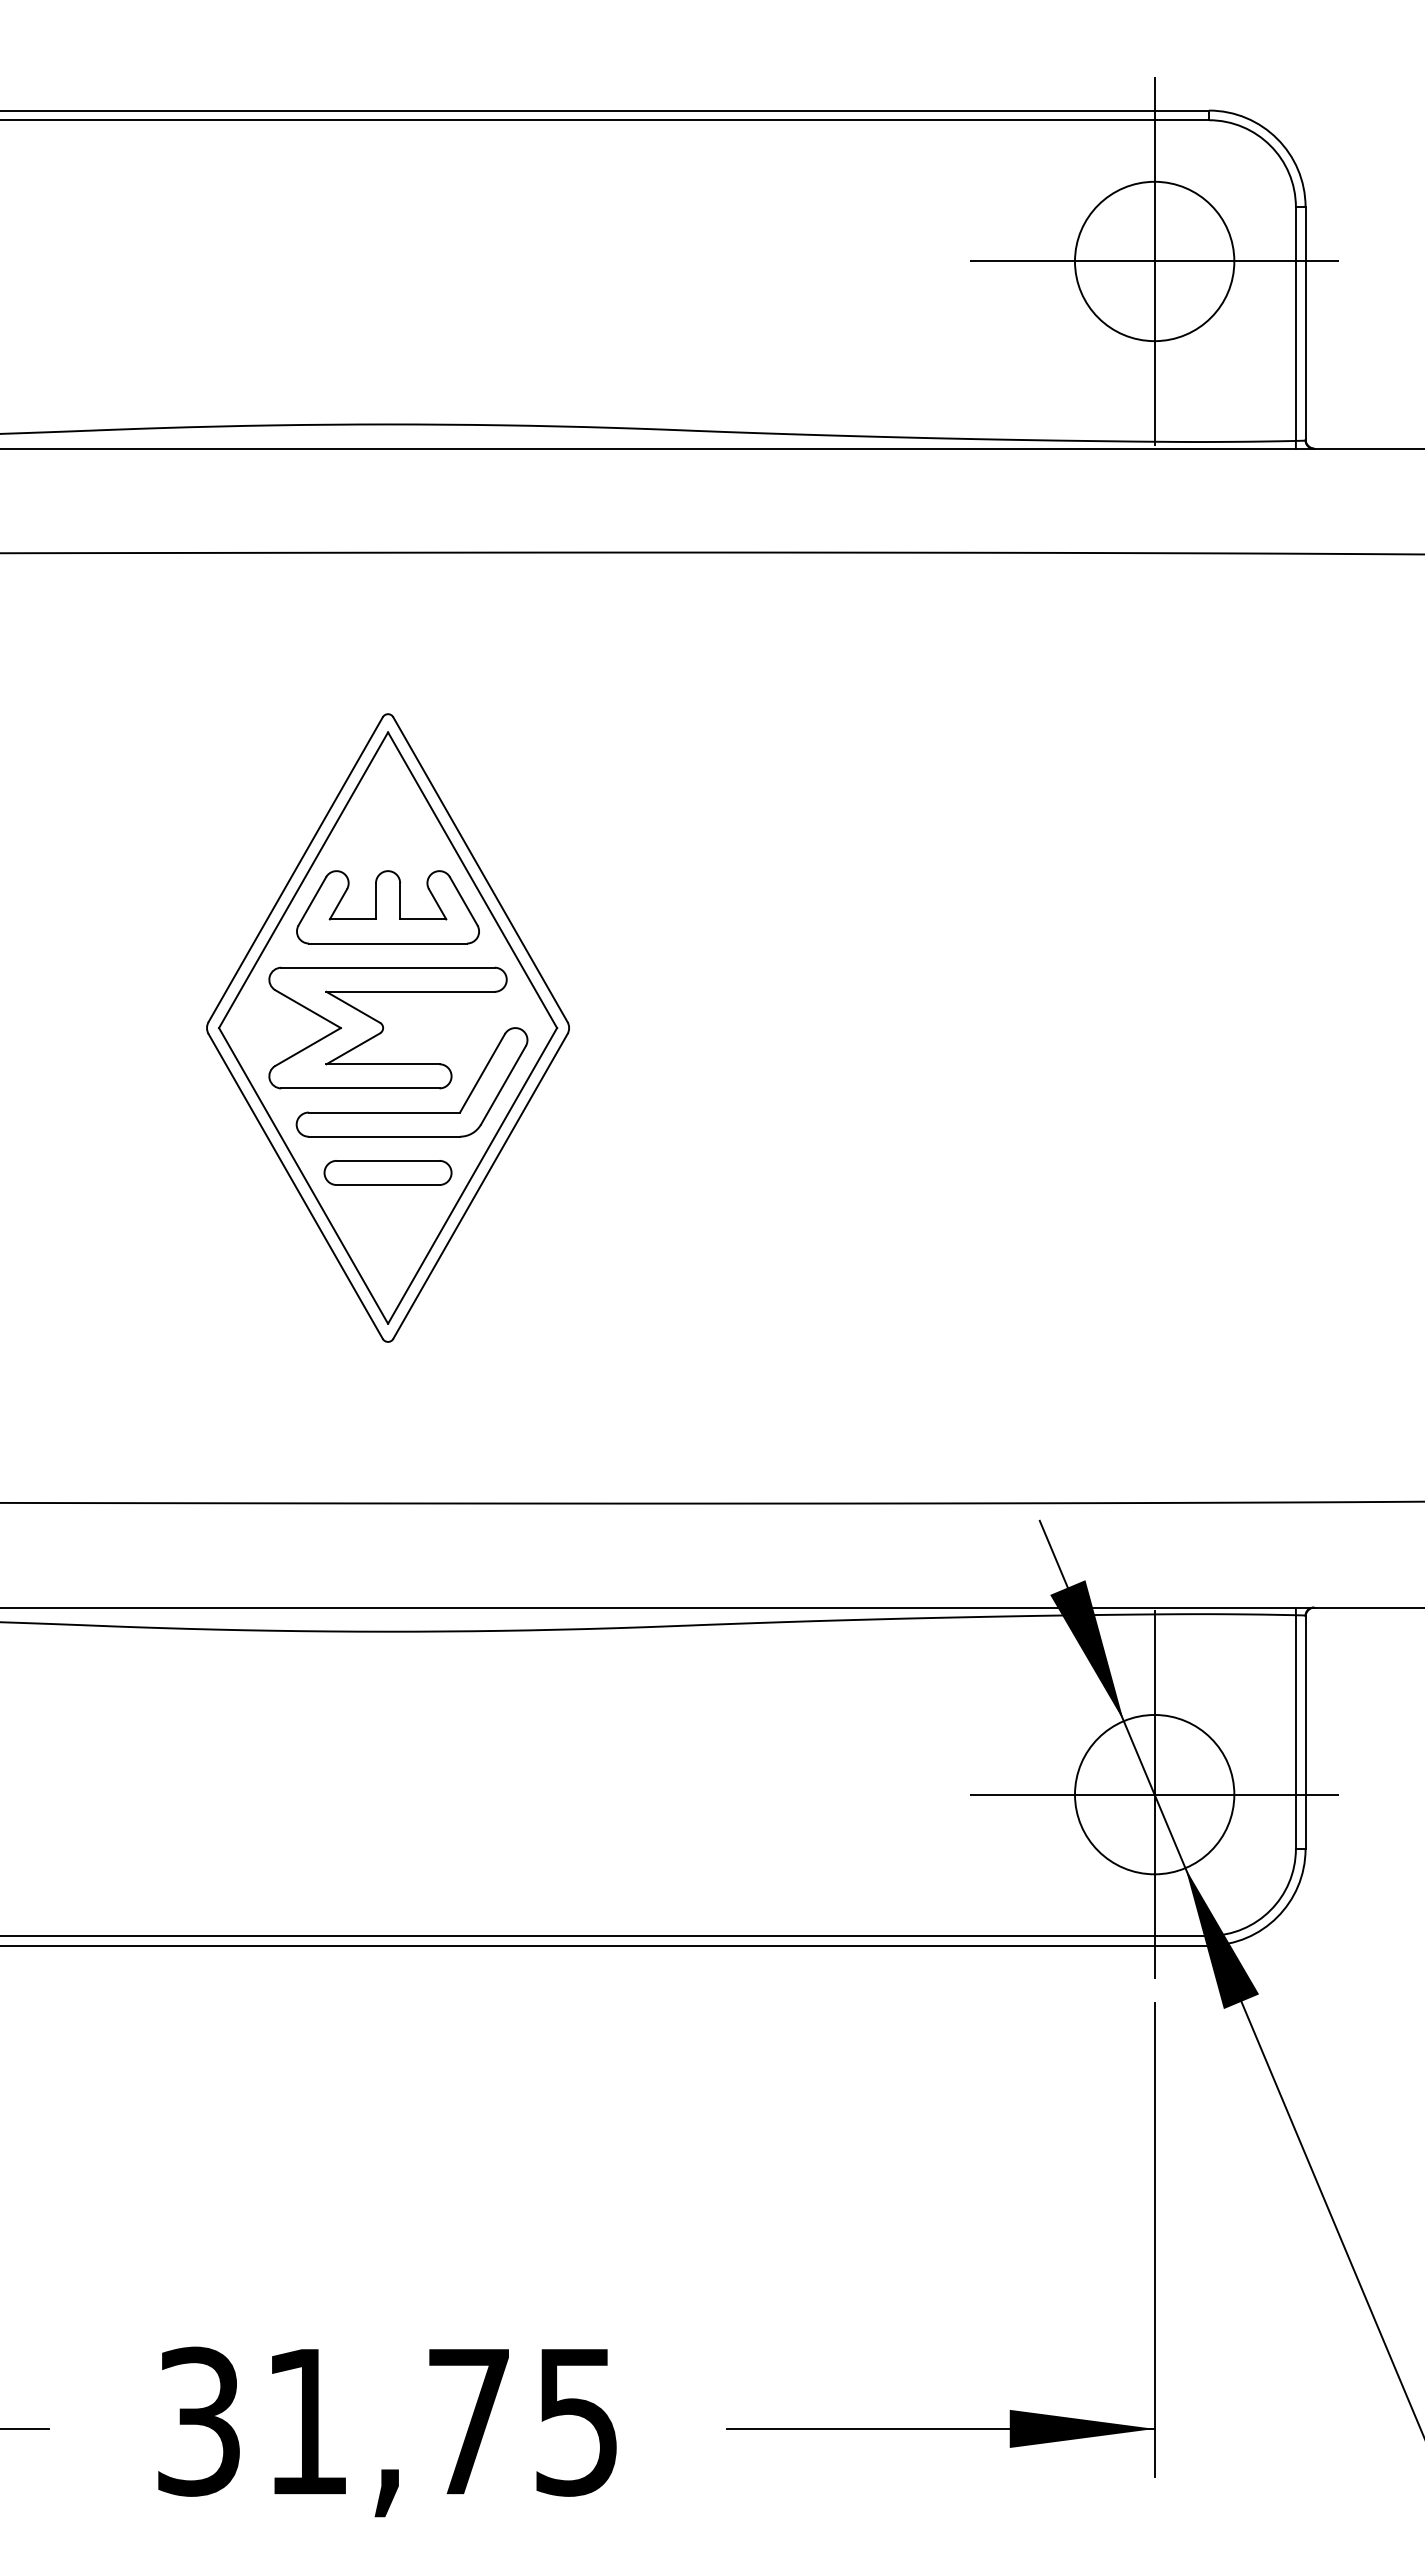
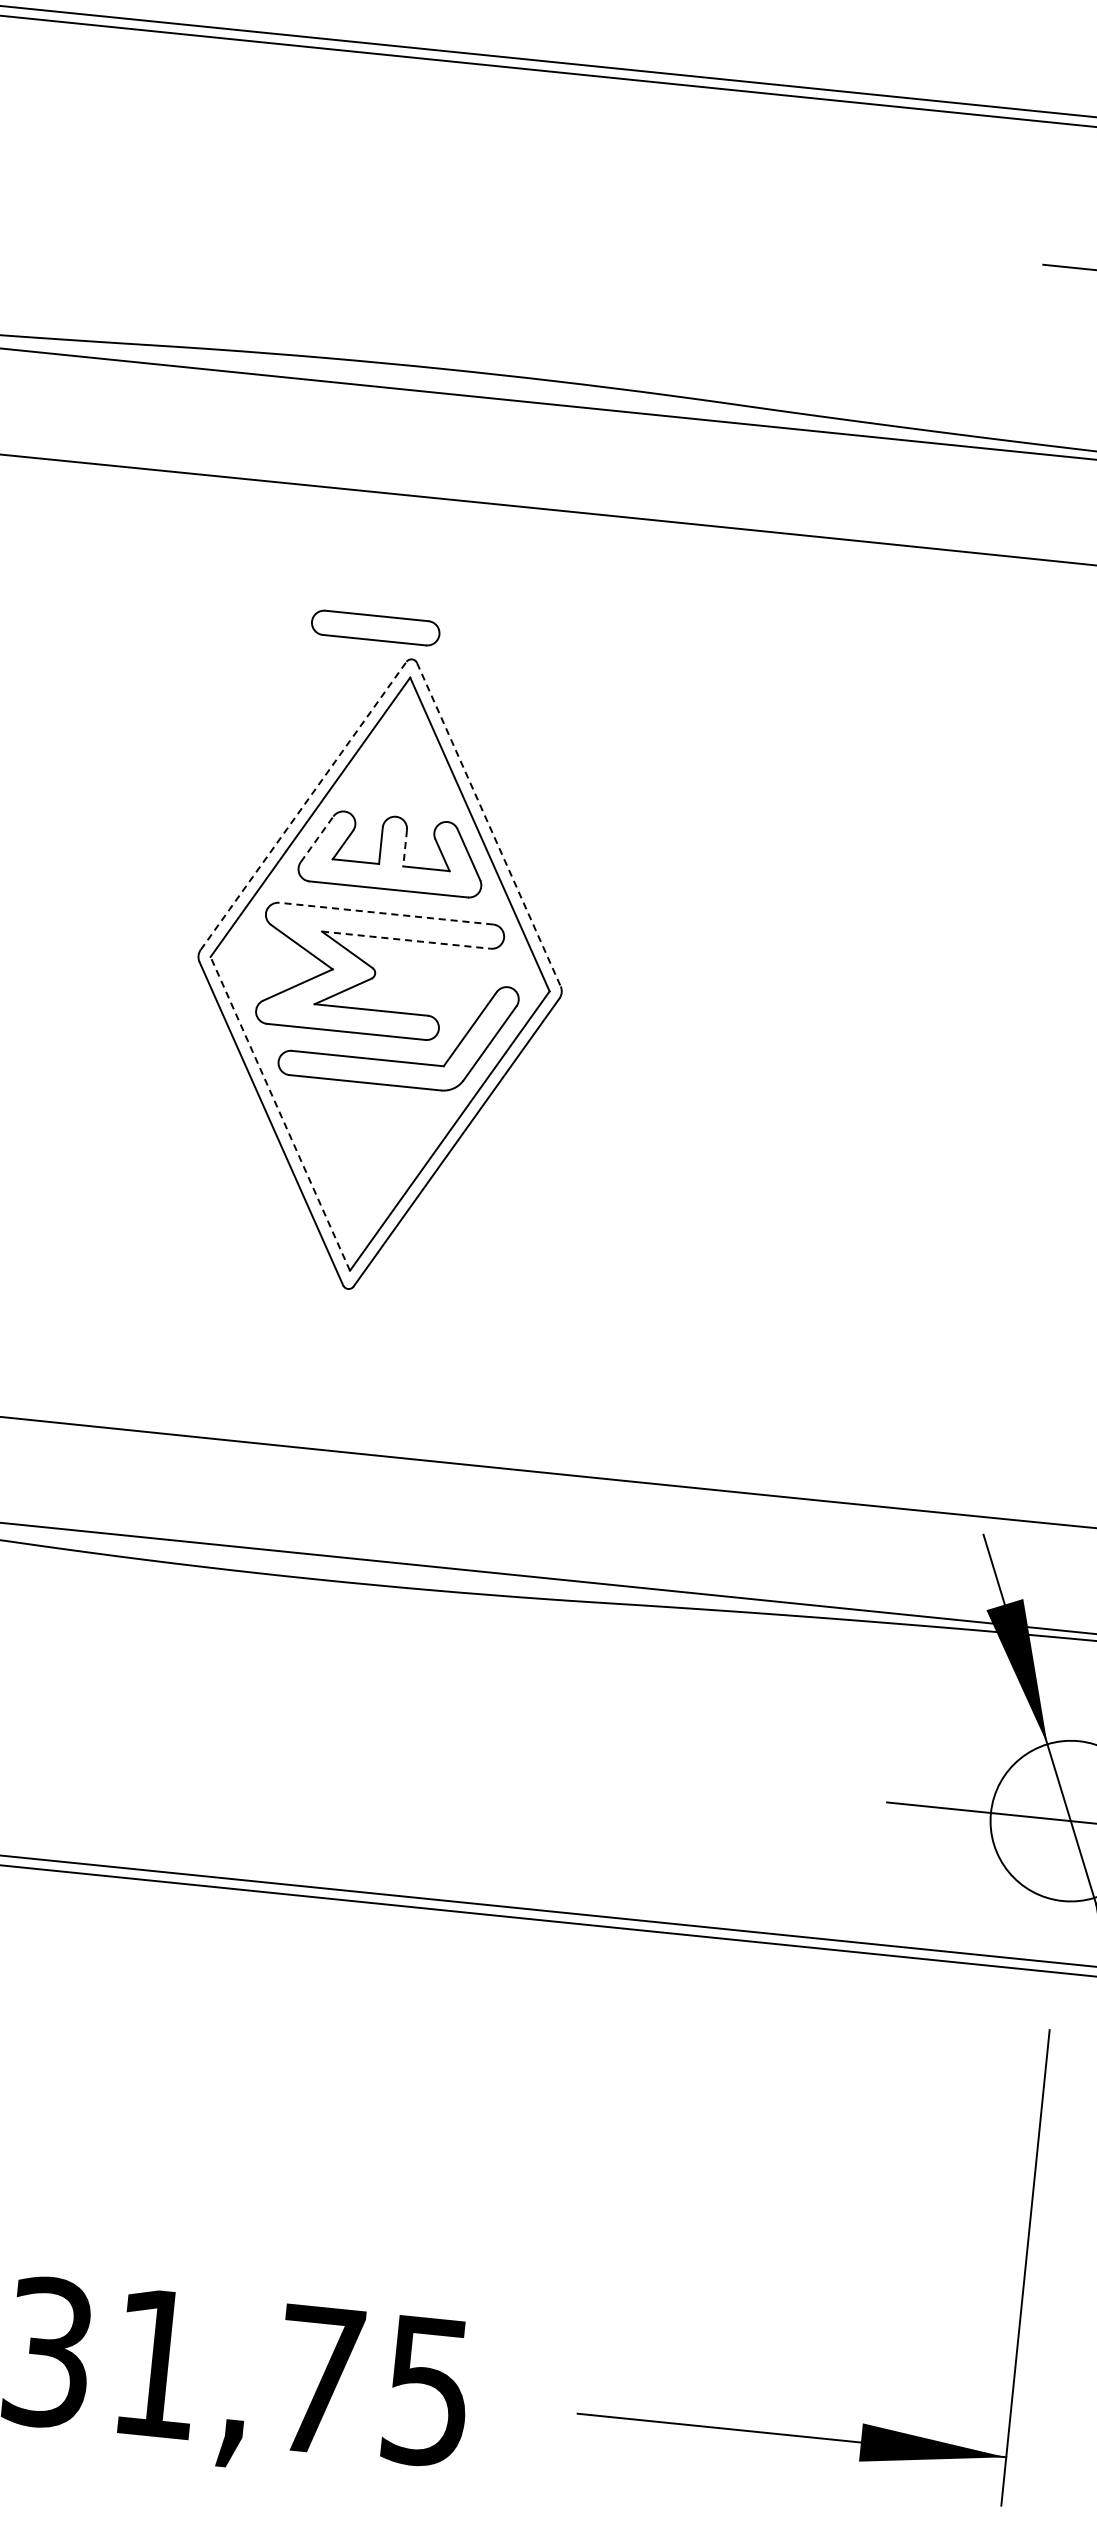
line: (295, 869) -> (303, 805), solid -> dashed
line: (480, 869) -> (488, 824), solid -> dashed
line: (312, 901) -> (317, 839), solid -> dashed
line: (400, 901) -> (405, 848), solid -> dashed
line: (388, 967) -> (386, 913), solid -> dashed
line: (411, 991) -> (407, 939), solid -> dashed
part: (387, 1172) -> (375, 627), moved
line: (303, 1175) -> (280, 1113), solid -> dashed
line: (1154, 1794) -> (1070, 1820), removed

